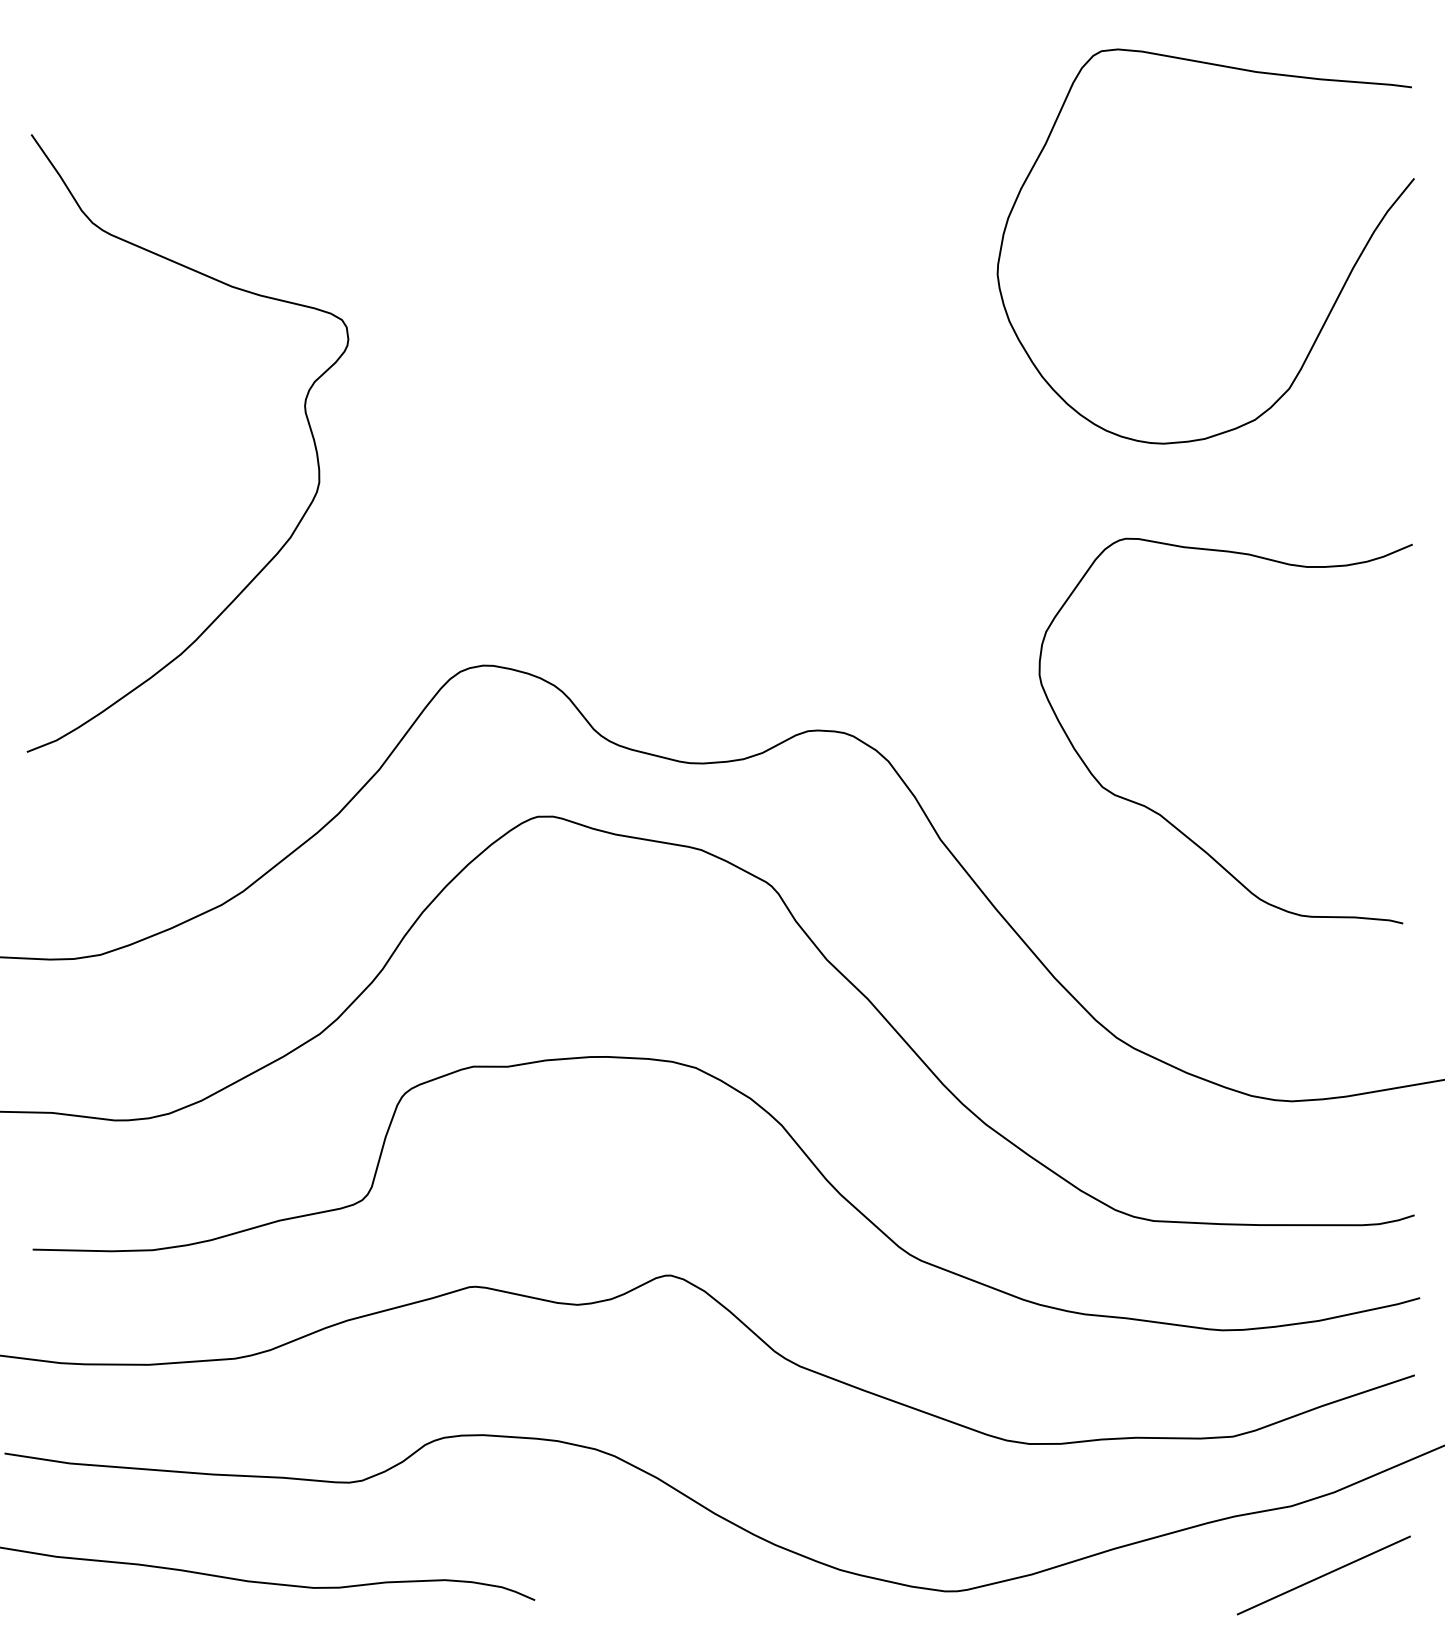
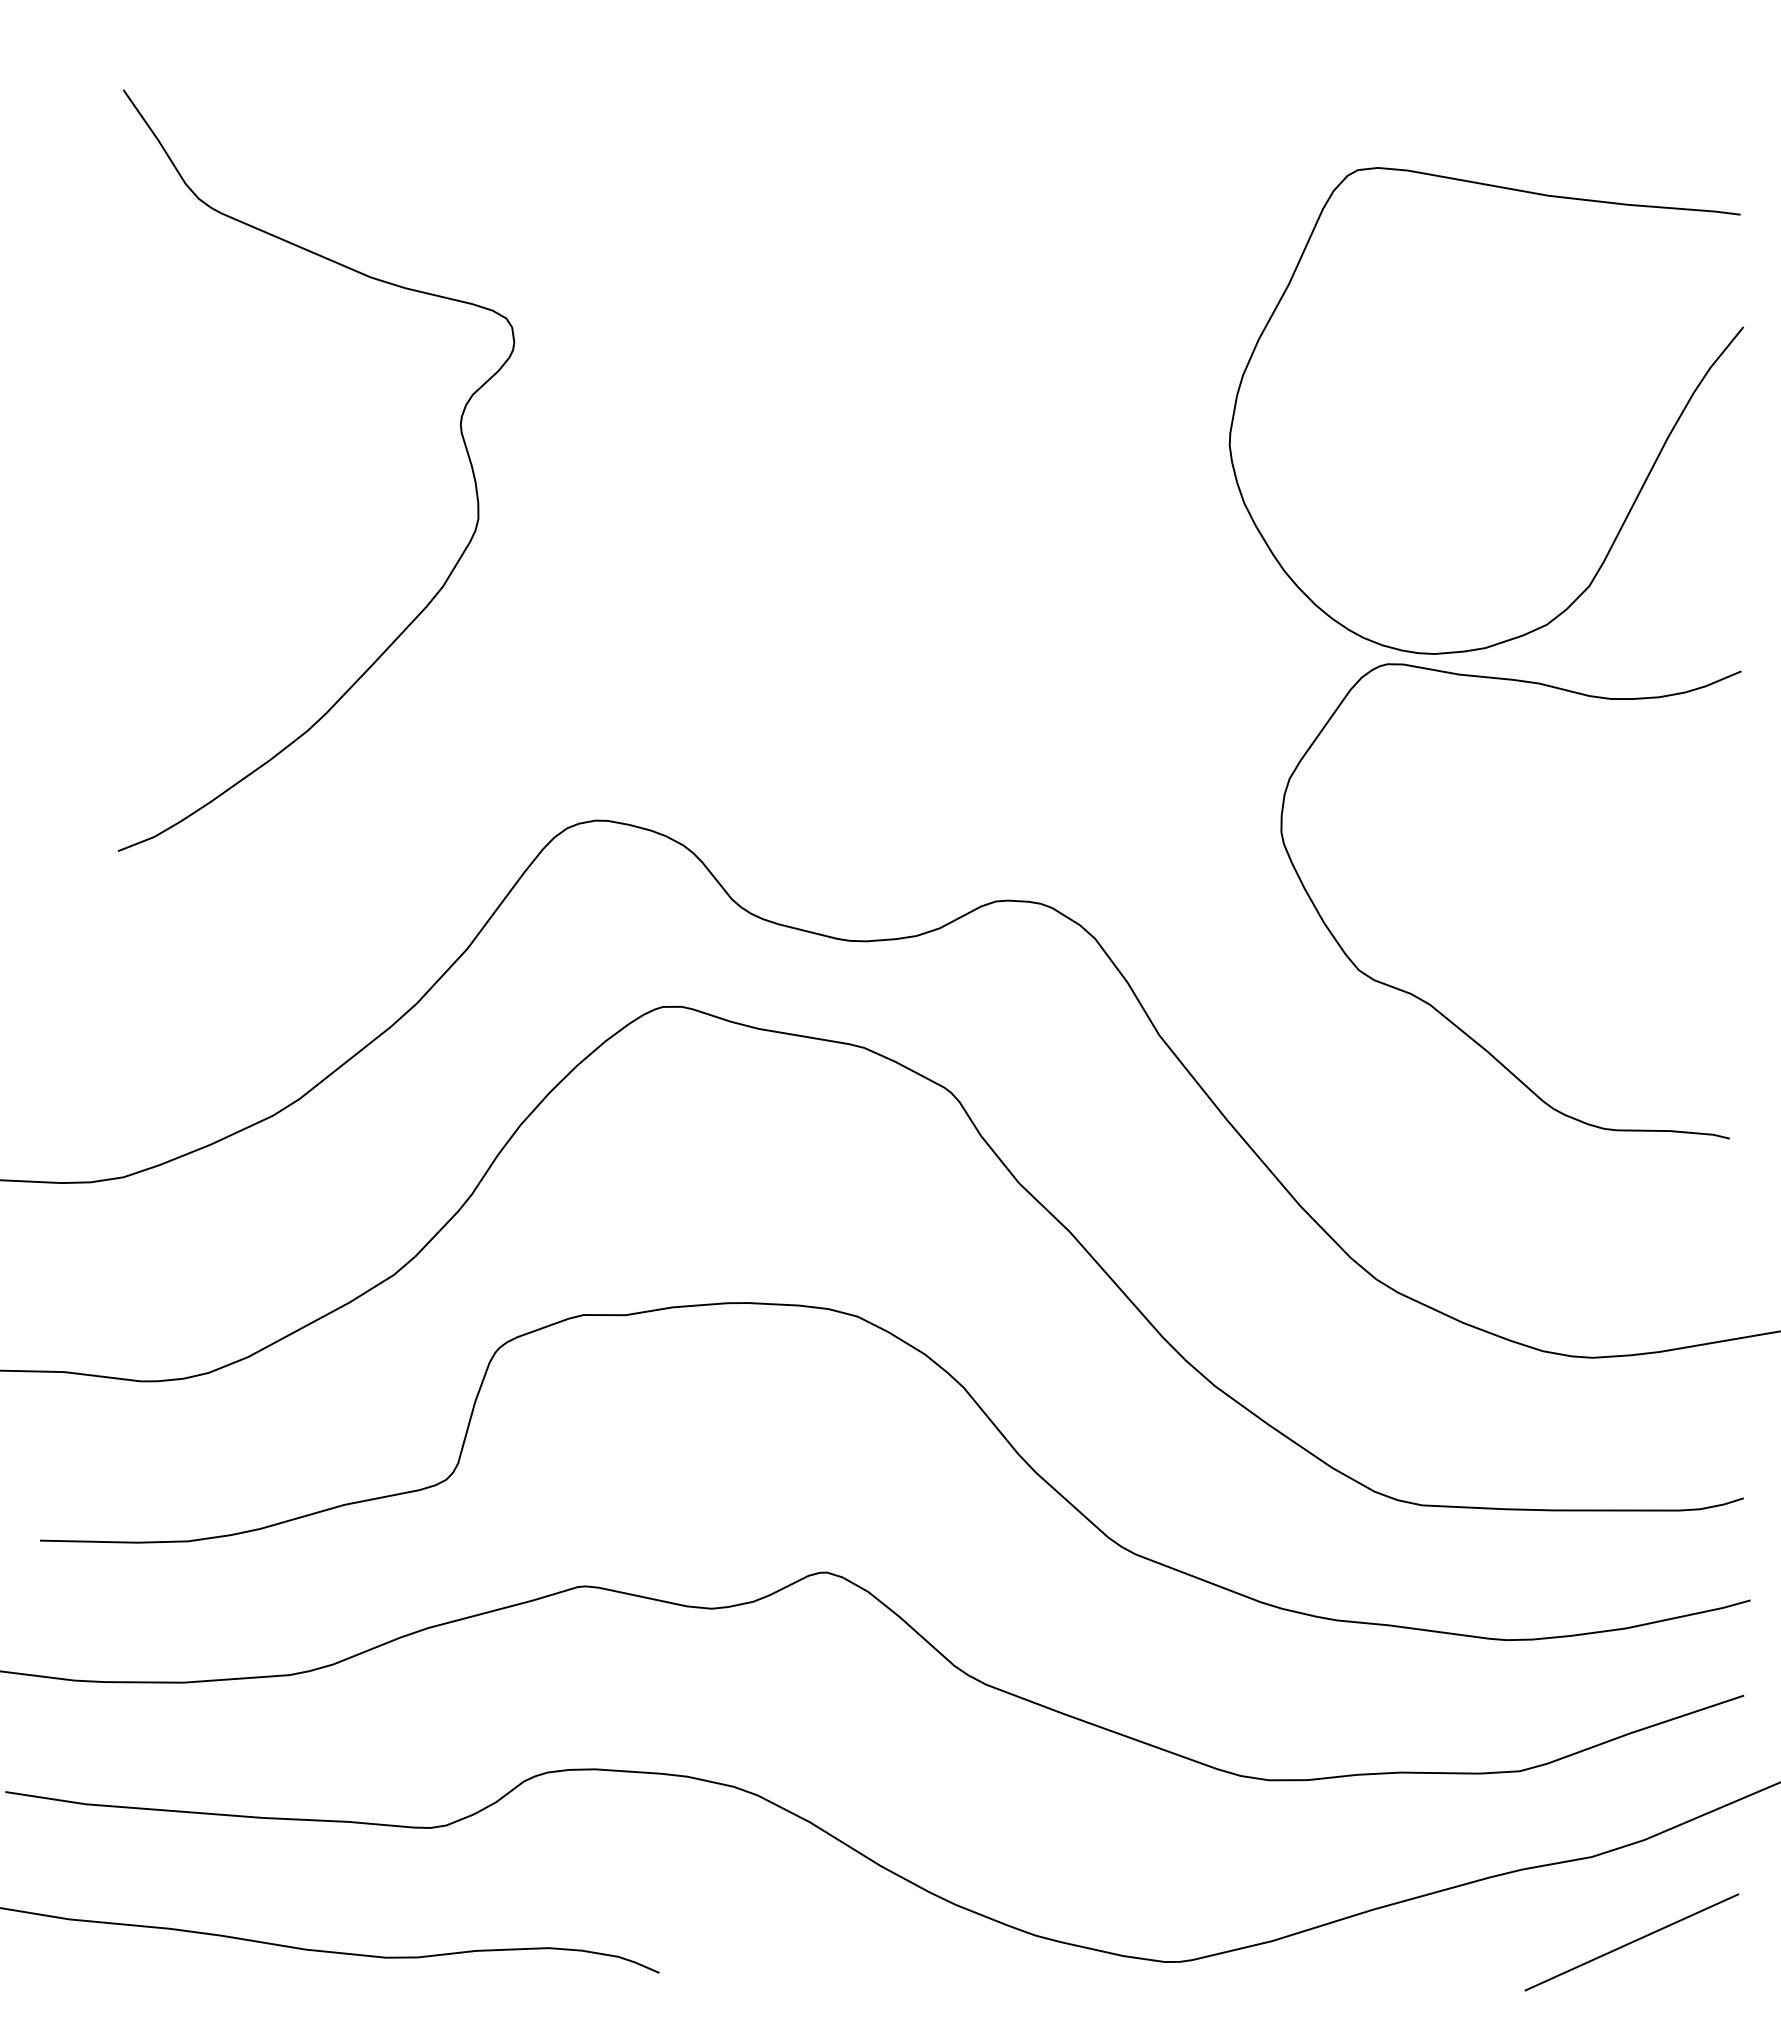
curve: (1330, 309) -> (1640, 488), moved
curve: (304, 413) -> (460, 433), moved

